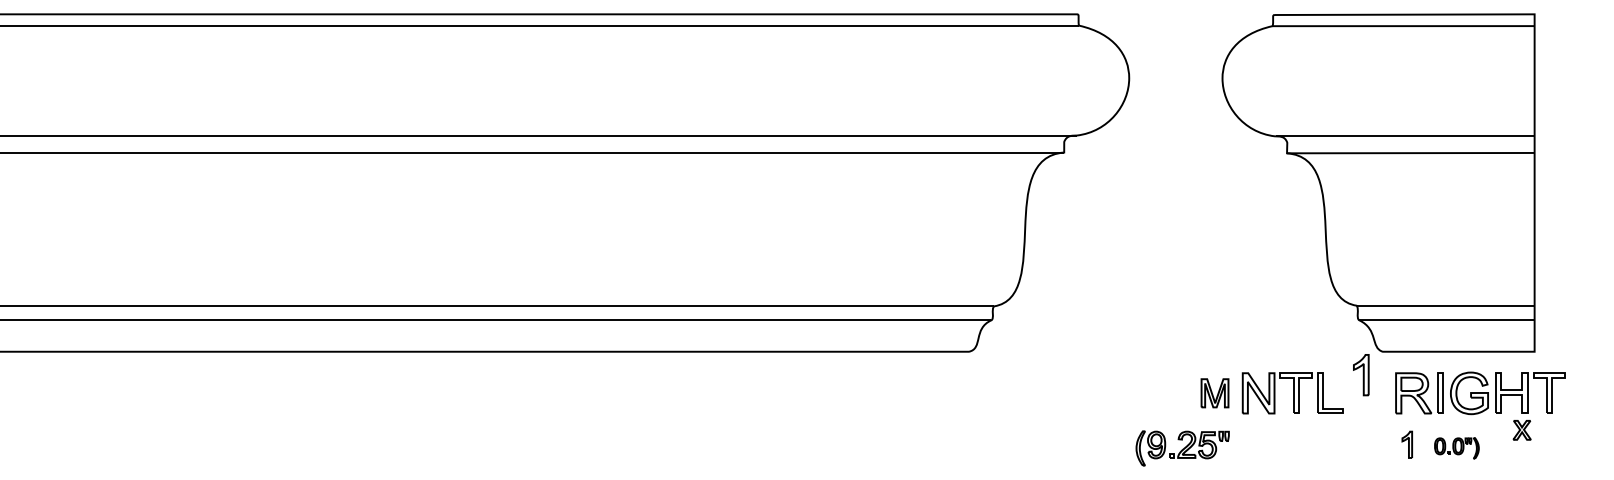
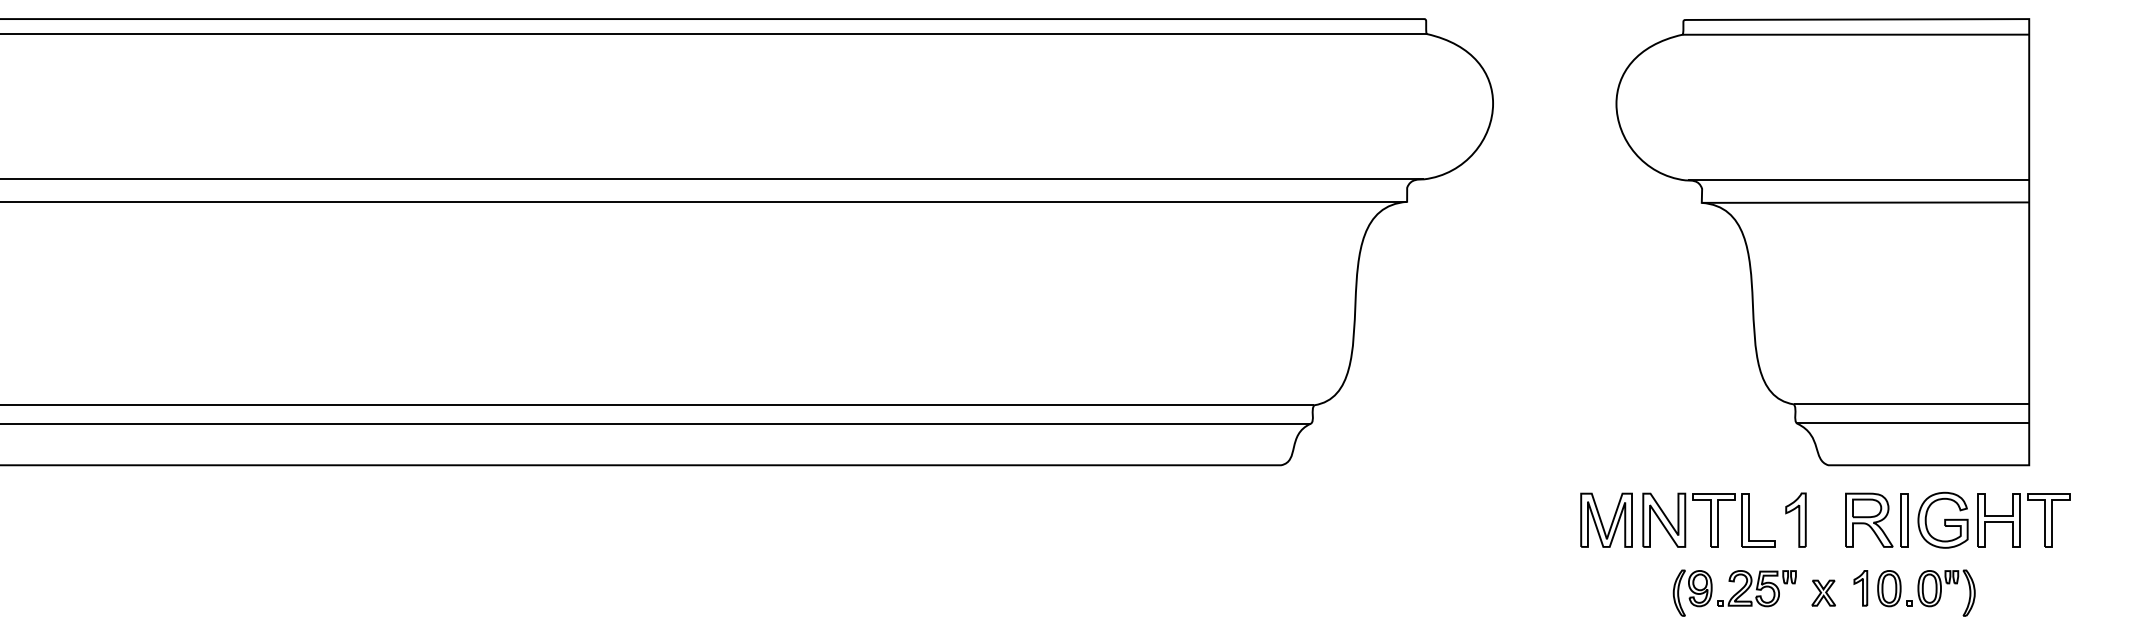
part: (1360, 374) -> (1795, 519), moved
part: (1214, 392) -> (1606, 519), size x1.43
part: (1521, 429) -> (1823, 592), moved
part: (1182, 447) -> (1734, 592), moved
part: (1456, 447) -> (1926, 592), size x1.67

